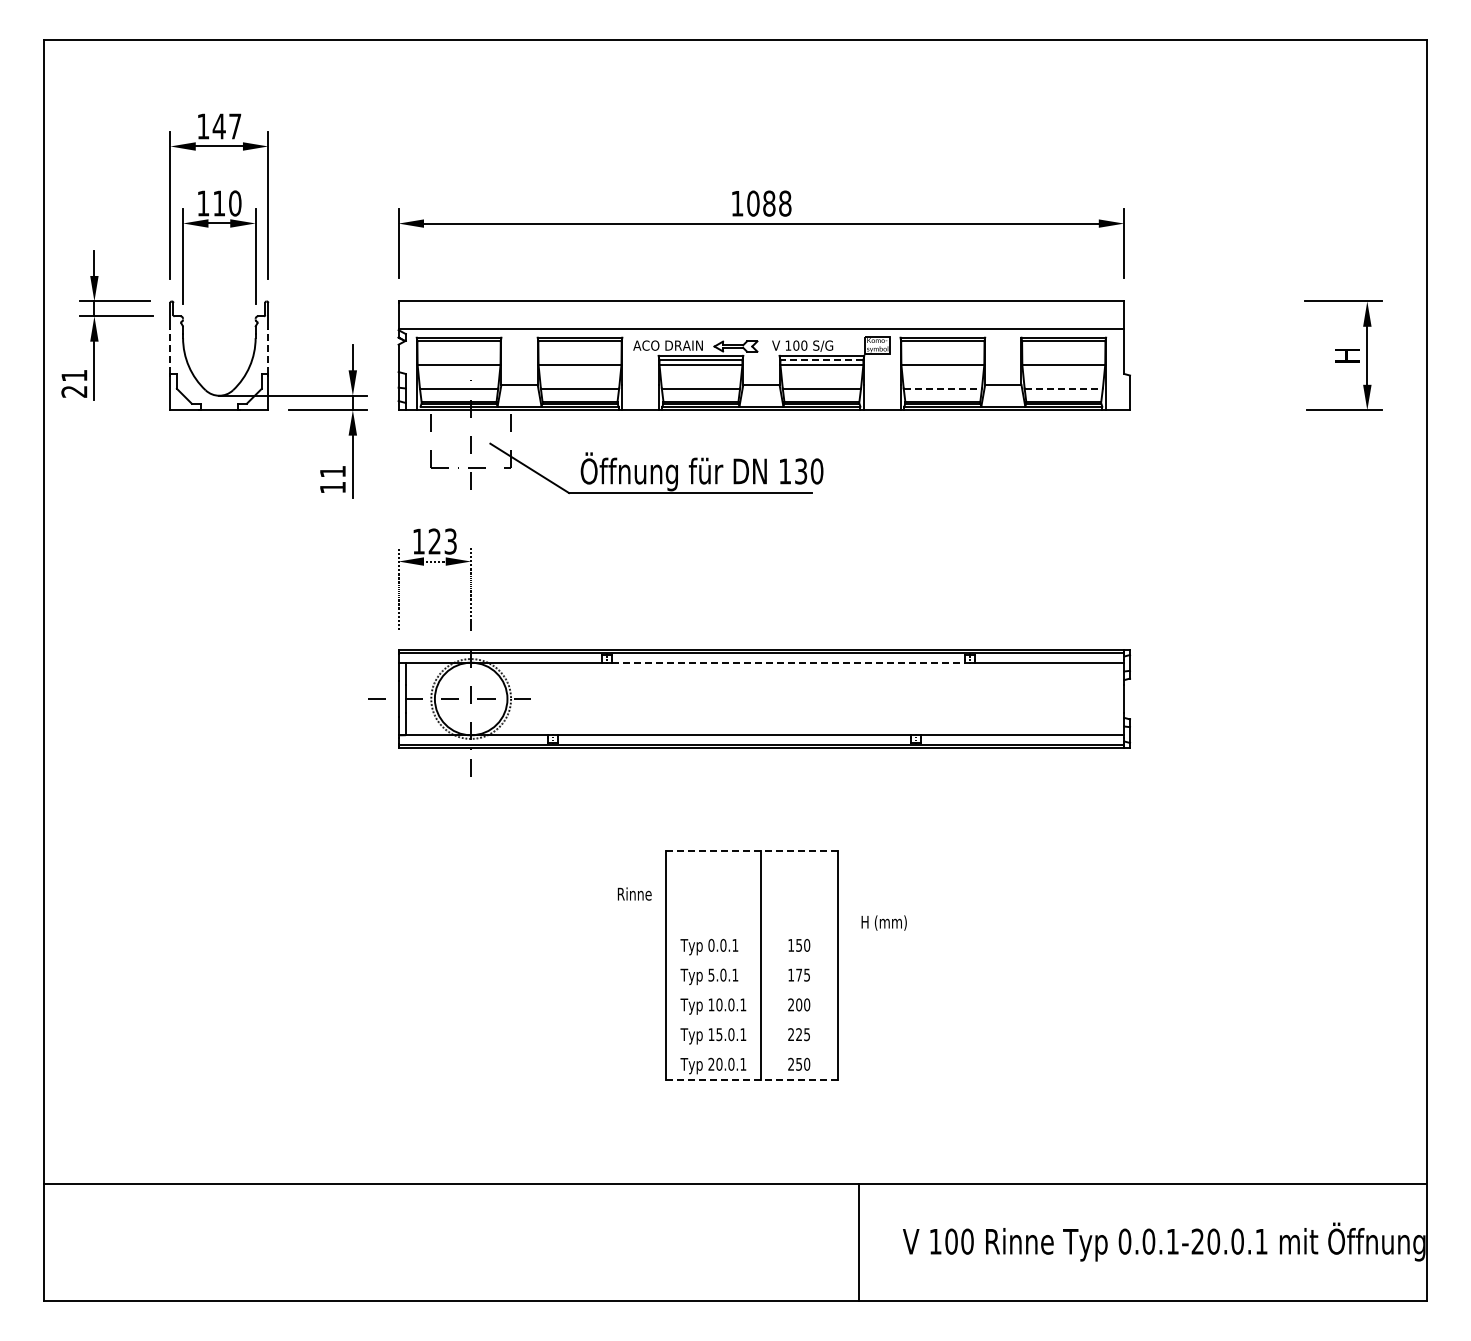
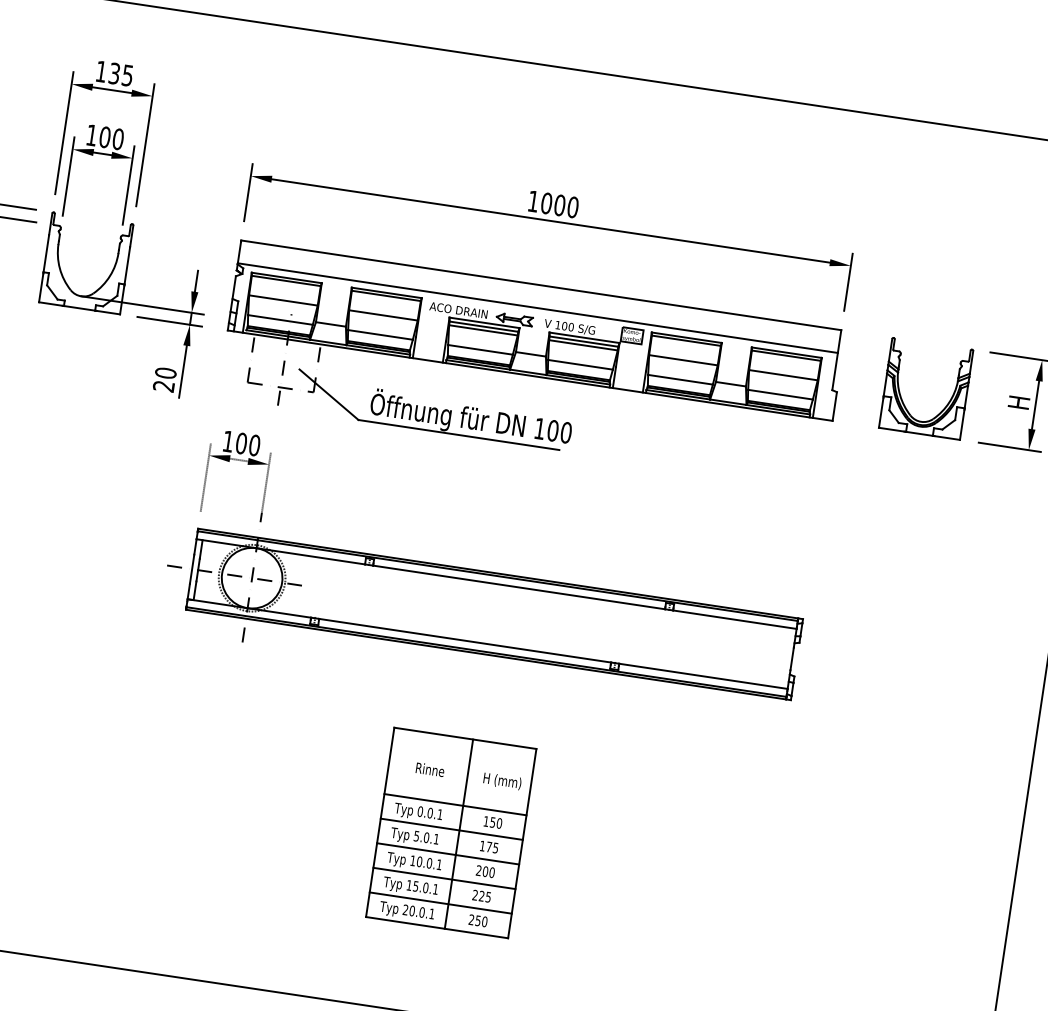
text: (226, 126) -> (120, 74), 147 -> 135
text: (219, 203) -> (105, 137), 110 -> 100
text: (777, 203) -> (566, 206), 1088 -> 1000
line: (170, 351) -> (46, 253), dashed -> solid
line: (268, 351) -> (127, 265), dashed -> solid
line: (821, 360) -> (583, 341), dashed -> solid
part: (1264, 365) -> (949, 400), added
line: (943, 388) -> (681, 379), dashed -> solid
line: (1064, 388) -> (781, 394), dashed -> solid
text: (801, 471) -> (553, 430), 130 -> 100
text: (332, 479) -> (164, 379), 11 -> 20
text: (442, 541) -> (247, 444), 123 -> 100
line: (788, 662) -> (519, 587), dashed -> solid
line: (751, 850) -> (465, 738), dashed -> solid
text: (634, 893) -> (430, 769), moved
text: (883, 922) -> (501, 780), moved
line: (751, 930) -> (455, 804), added
line: (751, 960) -> (451, 829), added
line: (751, 990) -> (447, 853), added
line: (751, 1020) -> (444, 878), added
line: (751, 1049) -> (440, 902), added
line: (751, 1079) -> (436, 927), dashed -> solid

